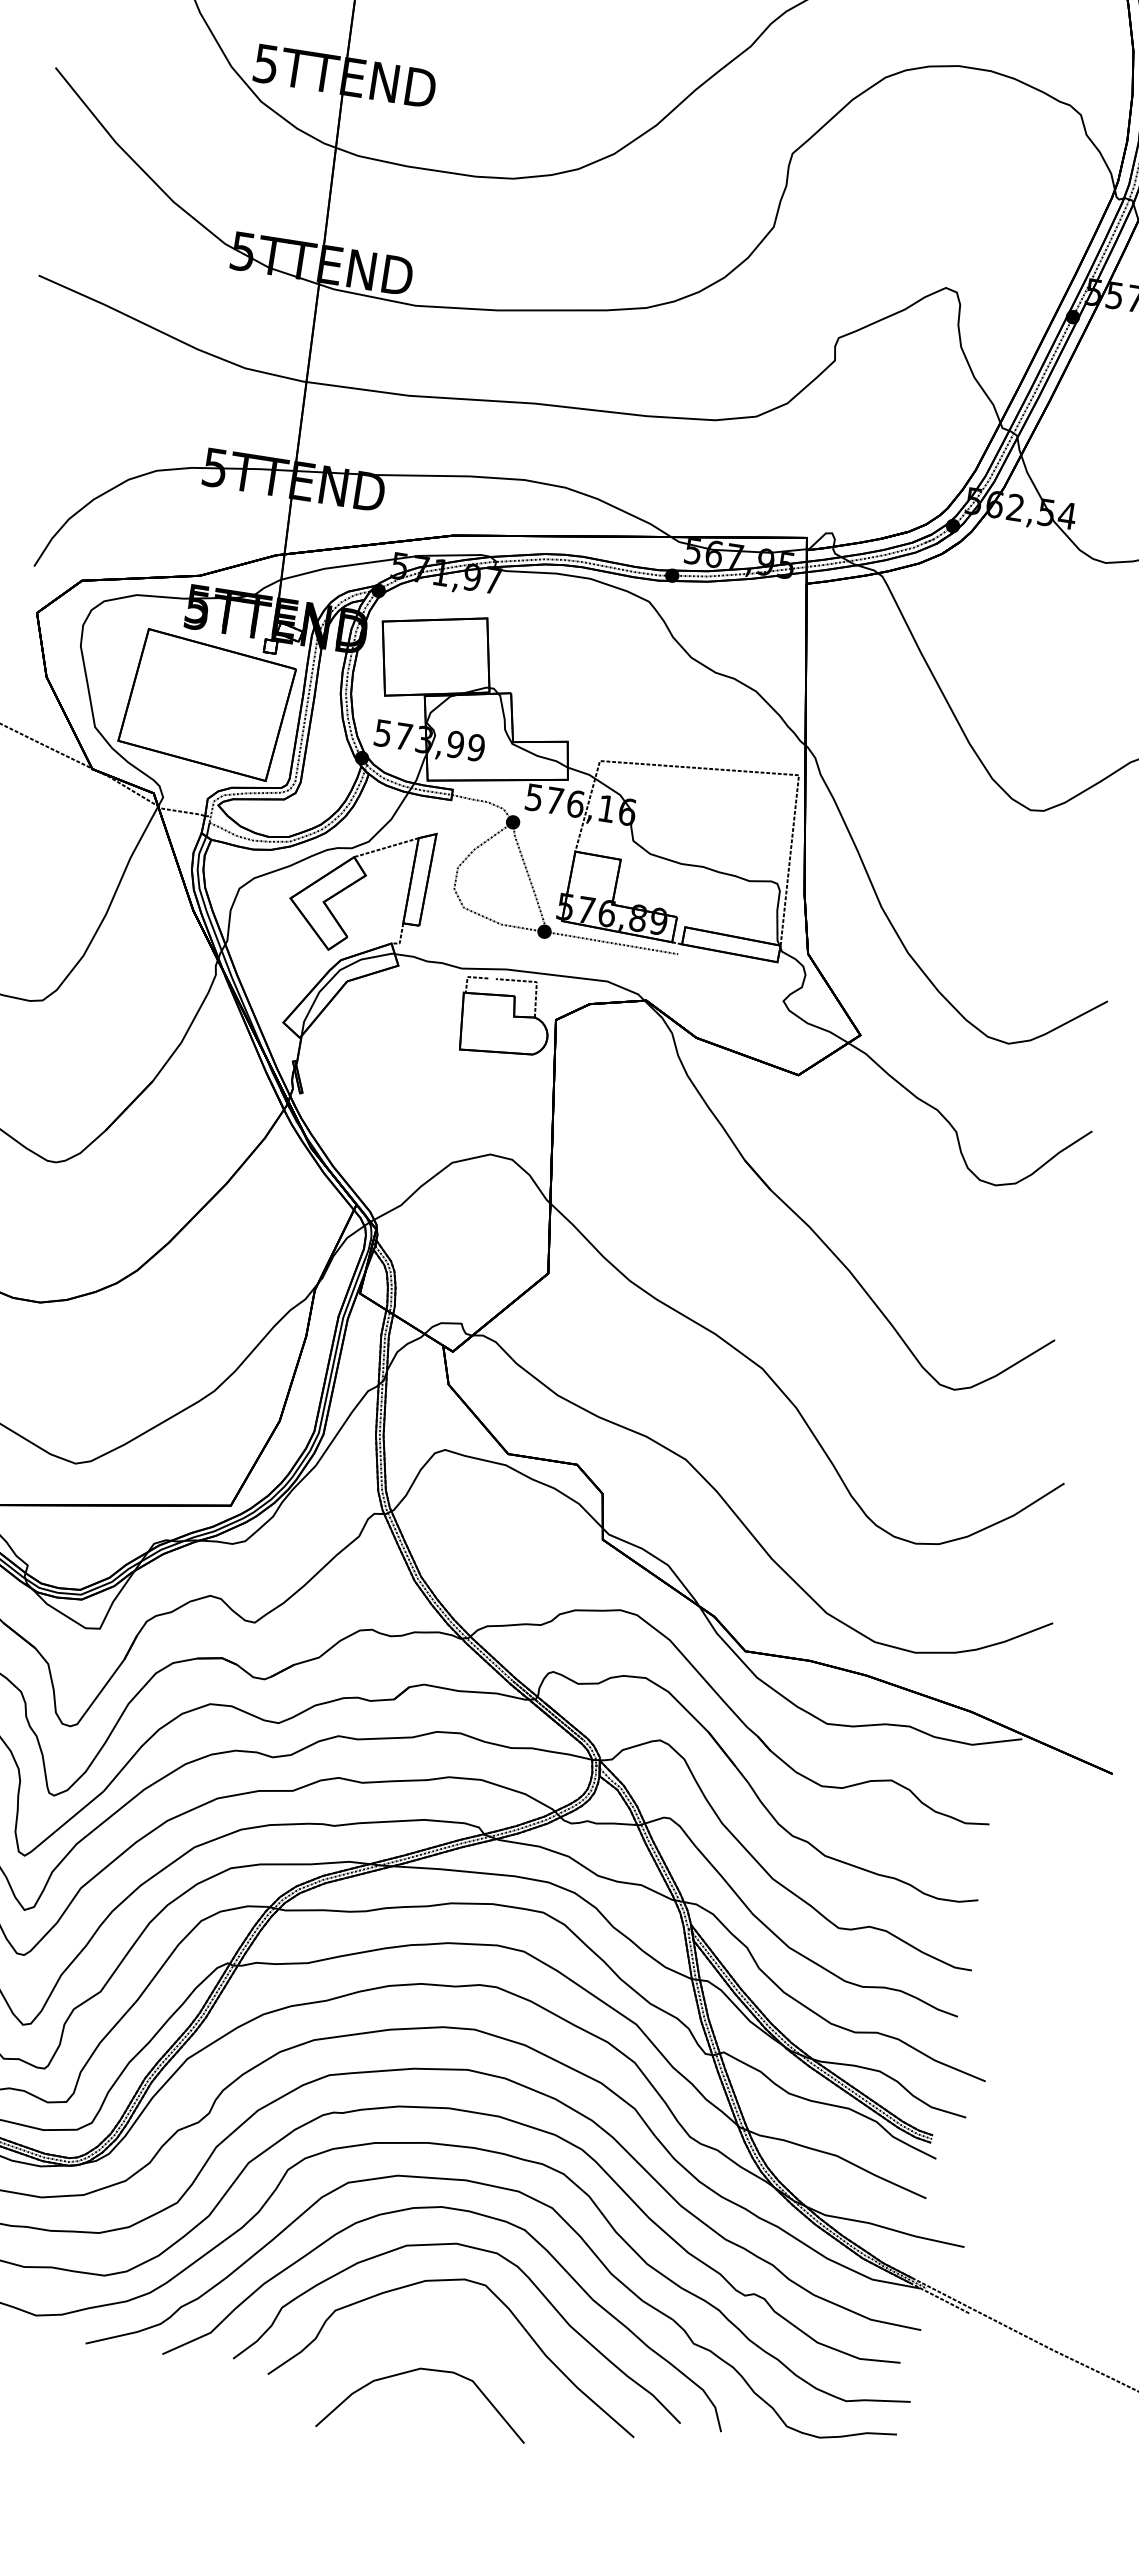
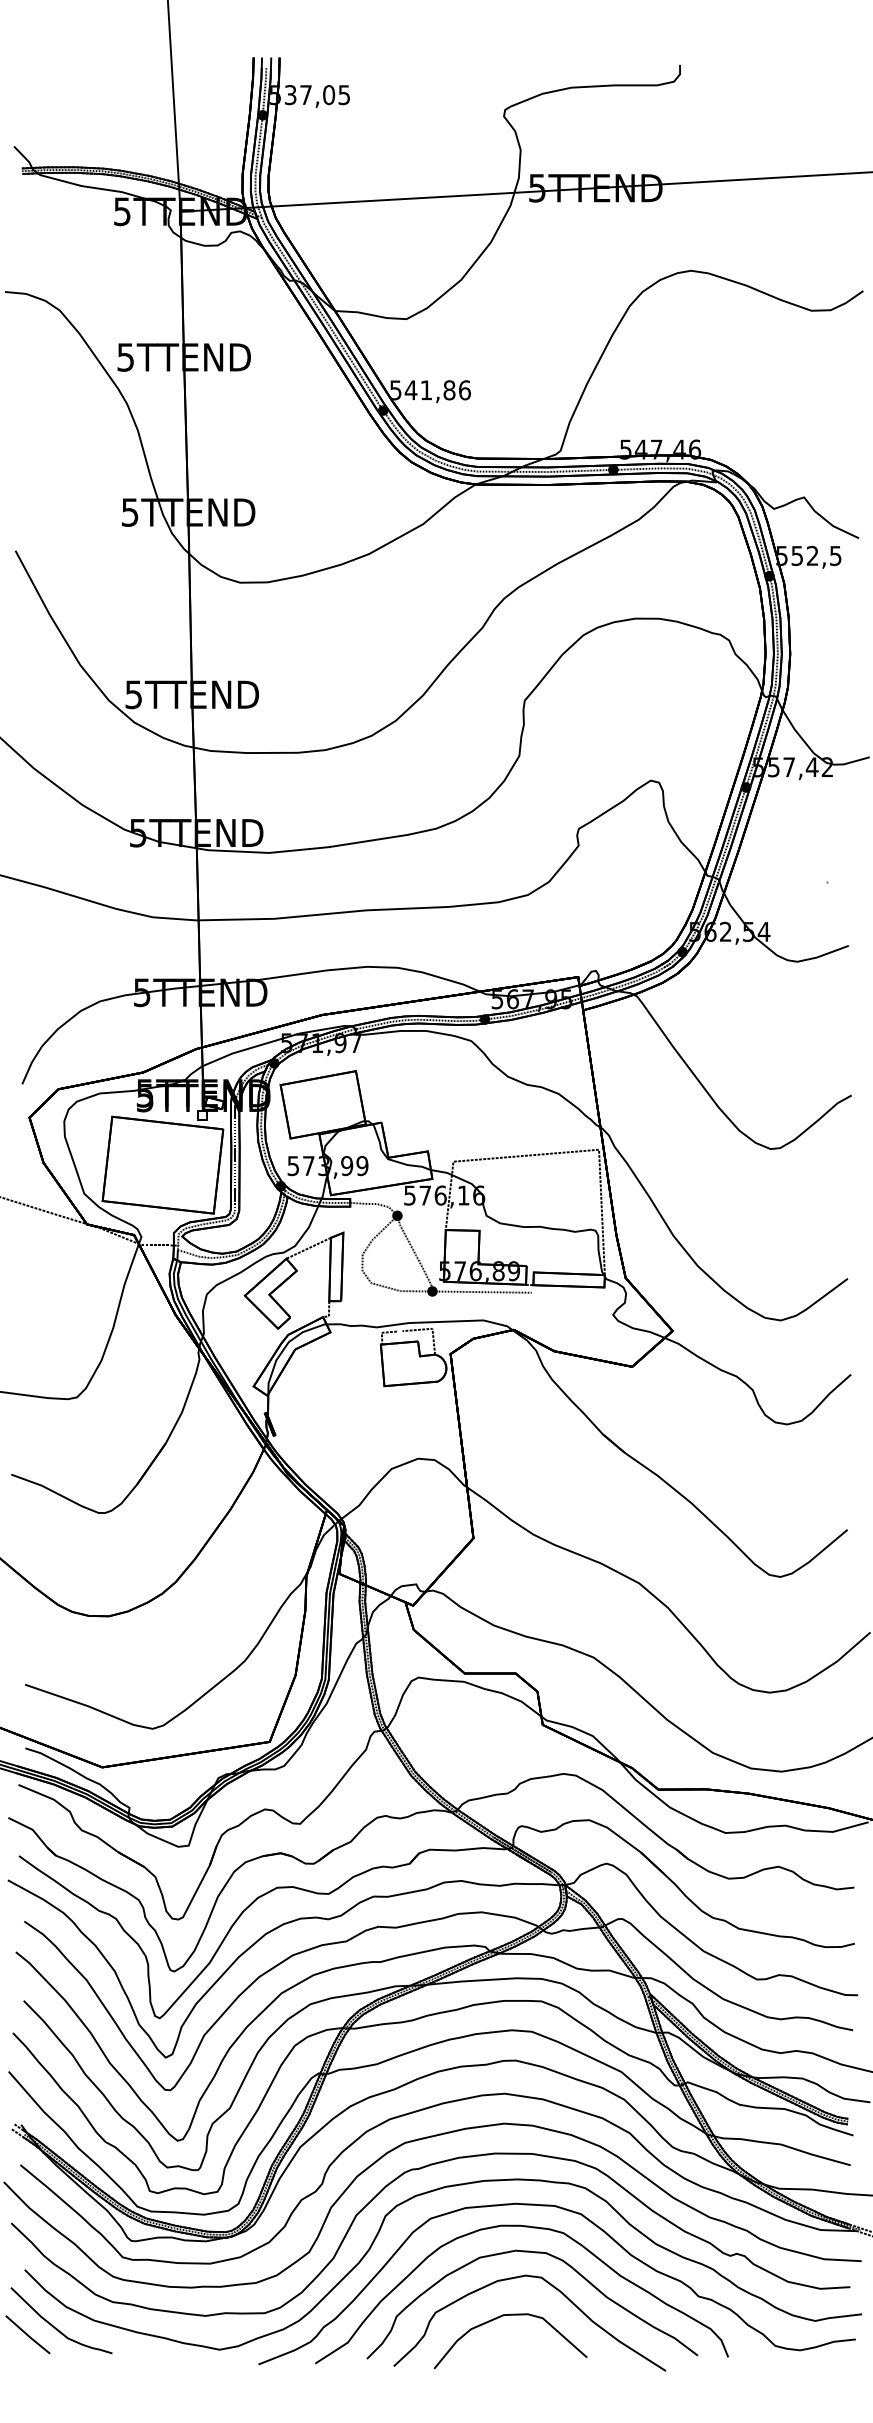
curve: (417, 2371) -> (501, 2317), moved

